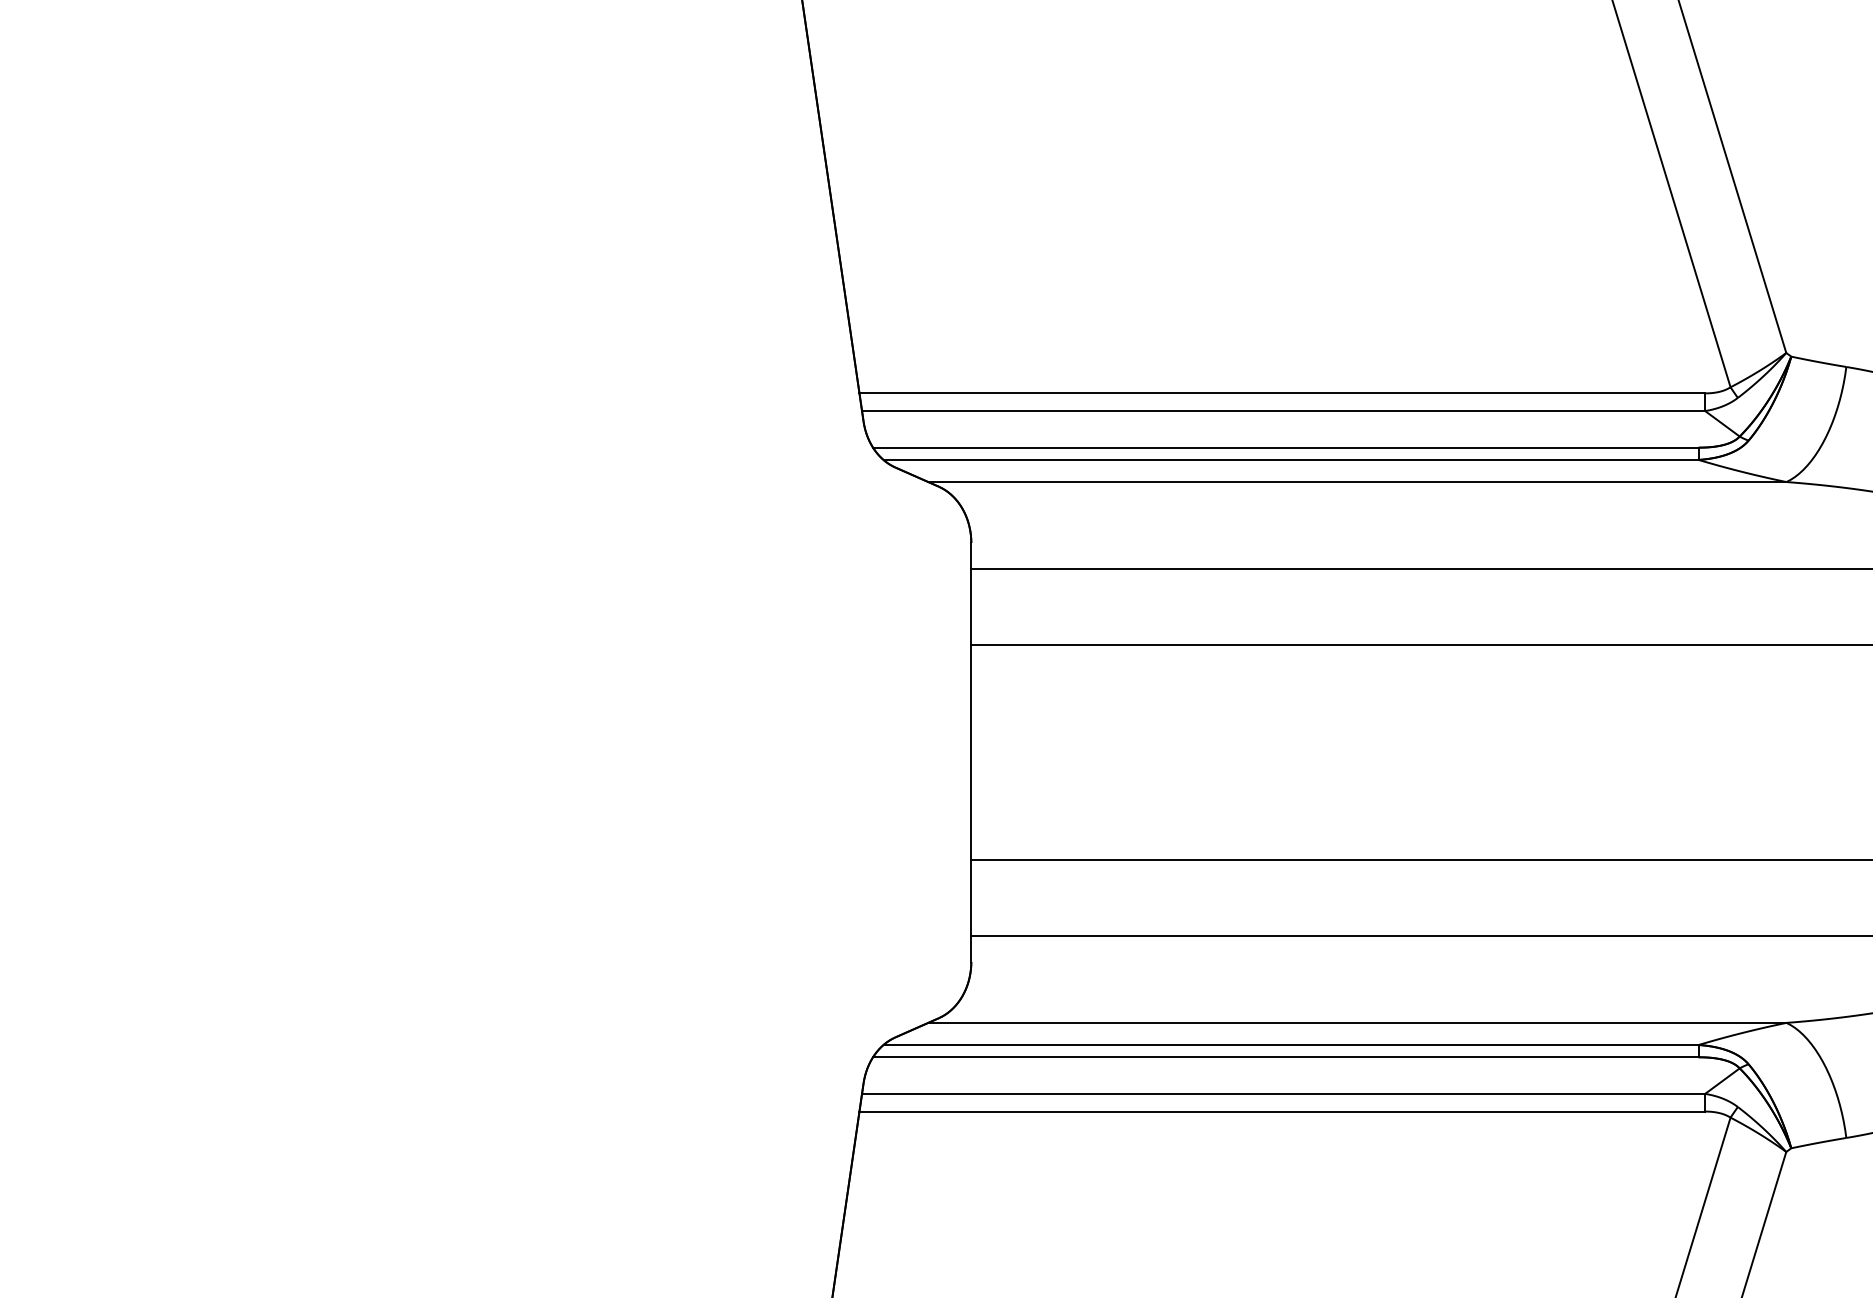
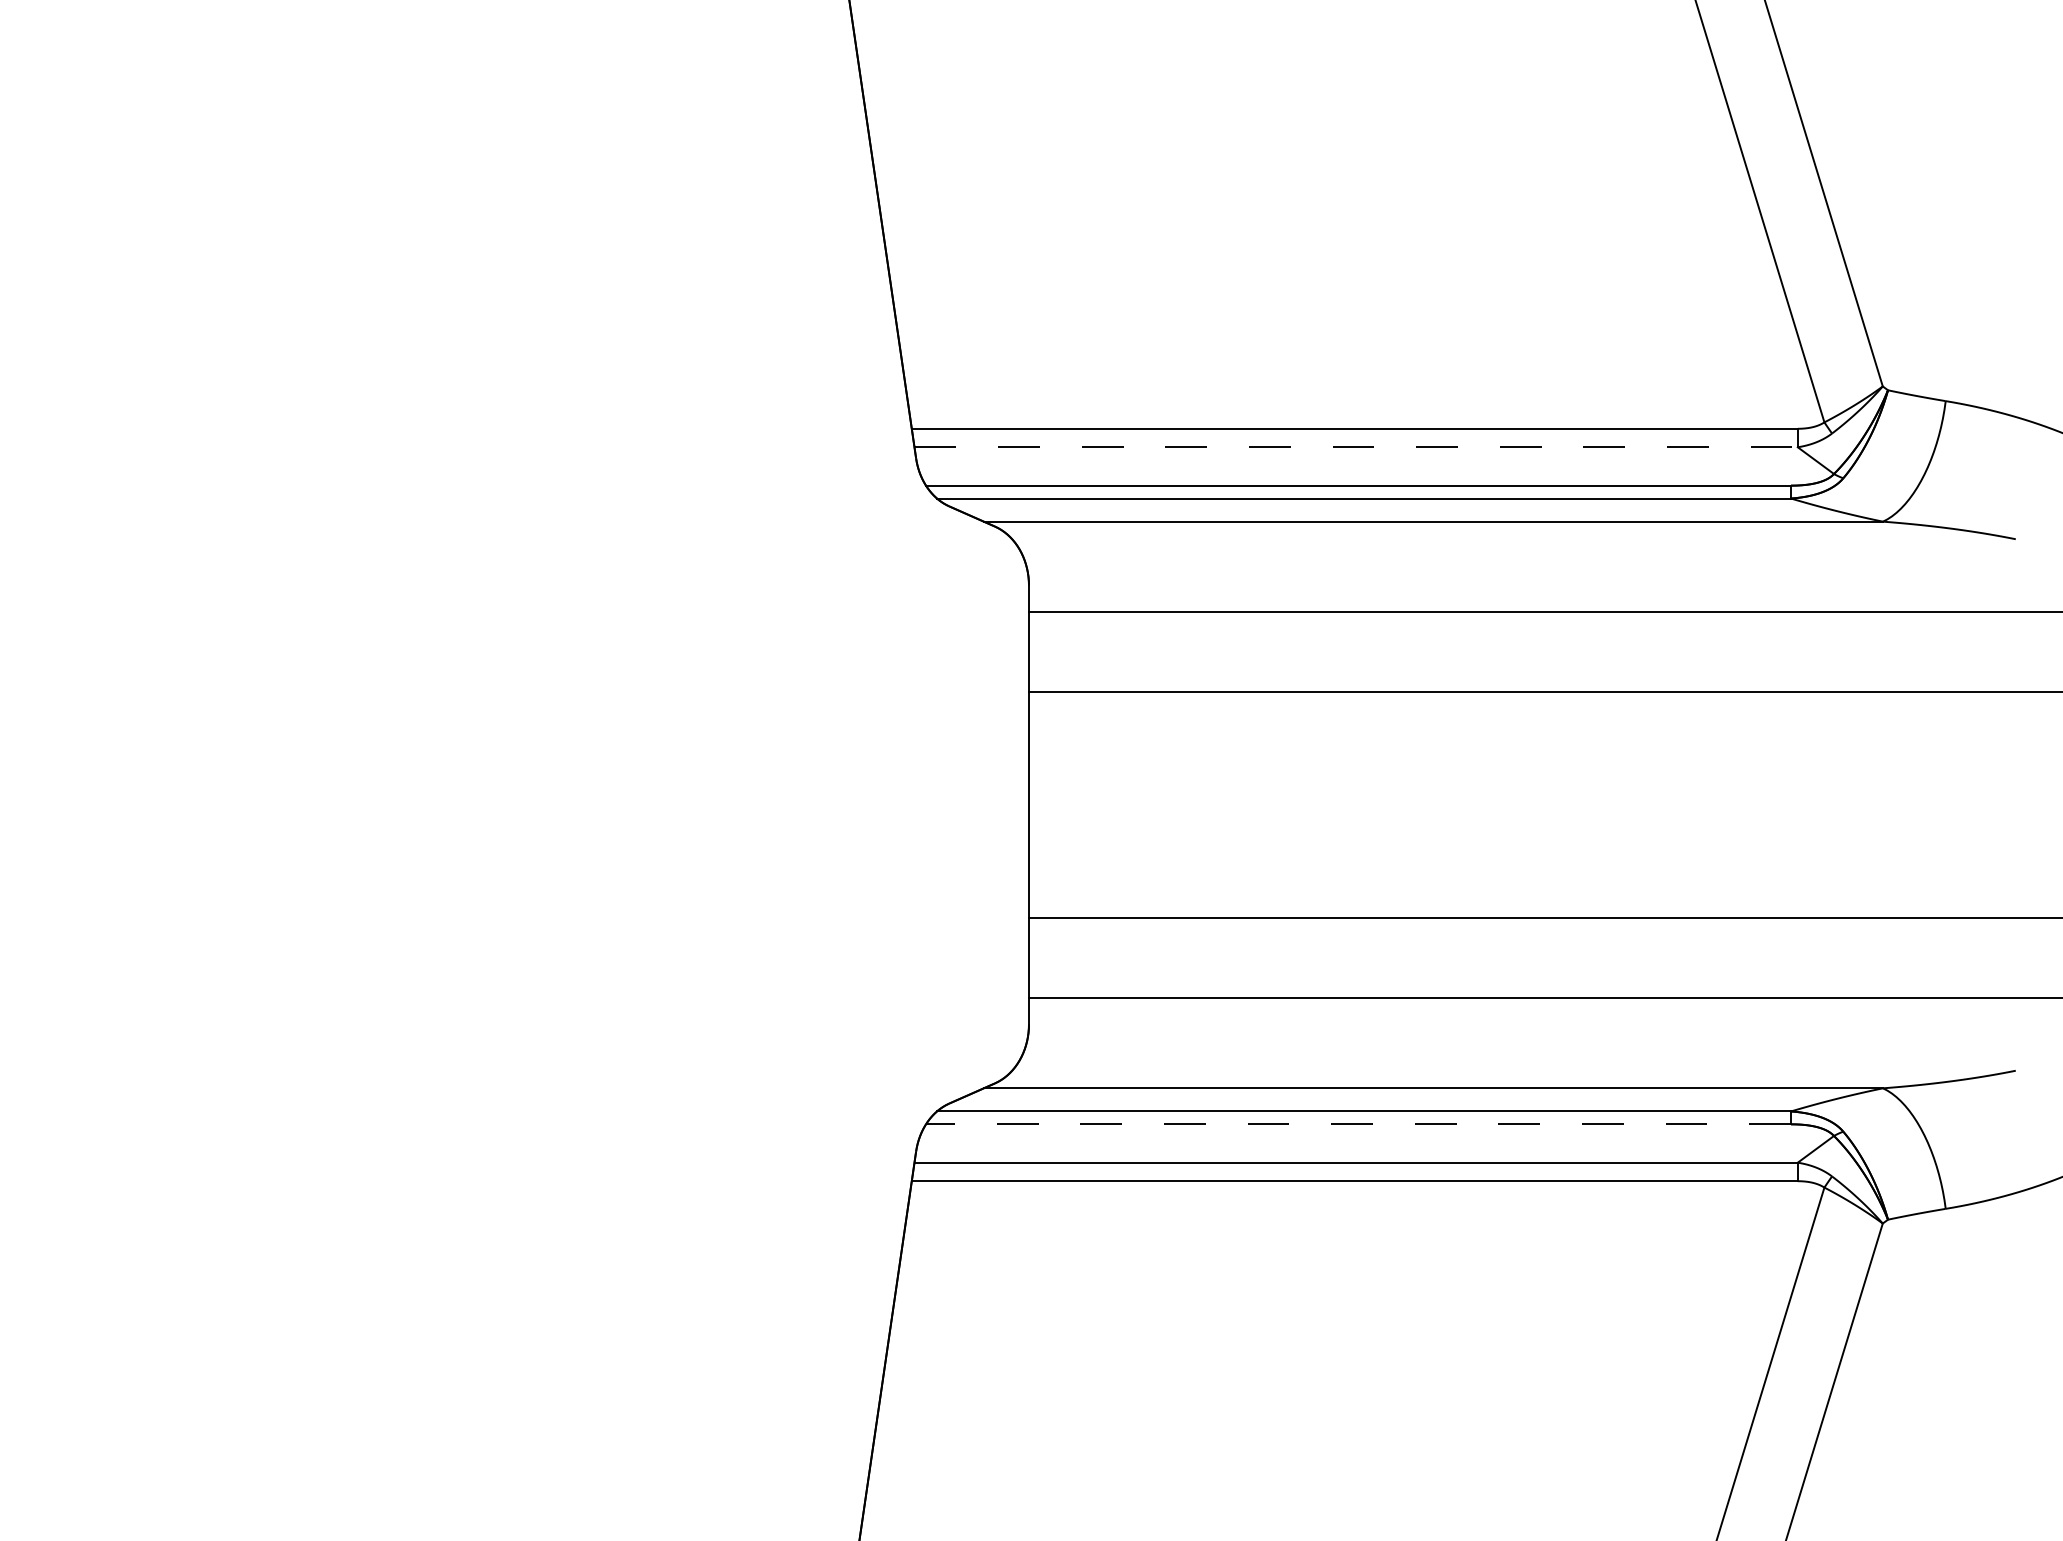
line: (1283, 411) -> (1356, 447), solid -> dashed
line: (1285, 1057) -> (1358, 1124), solid -> dashed

